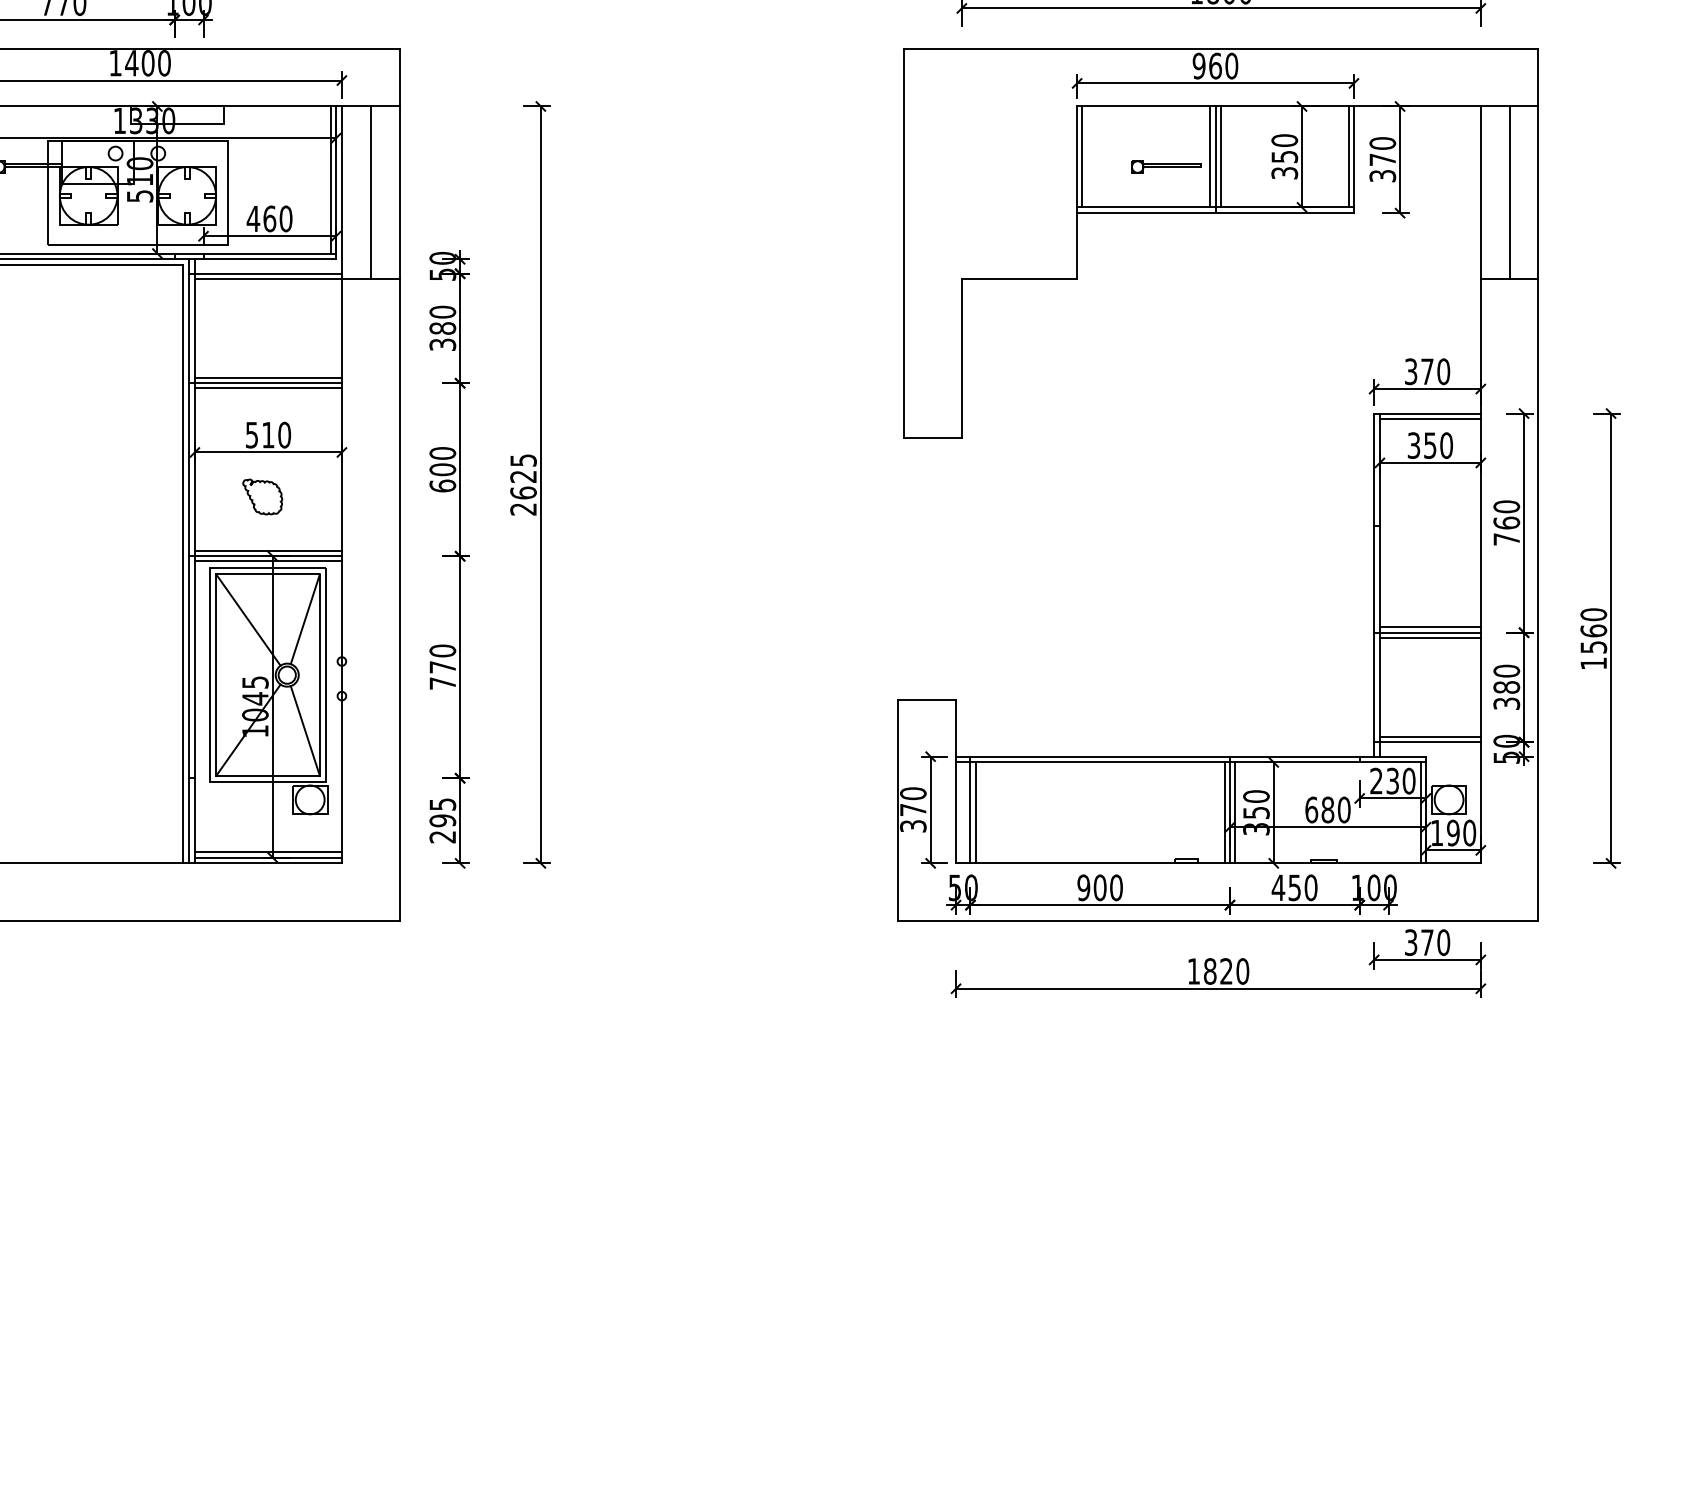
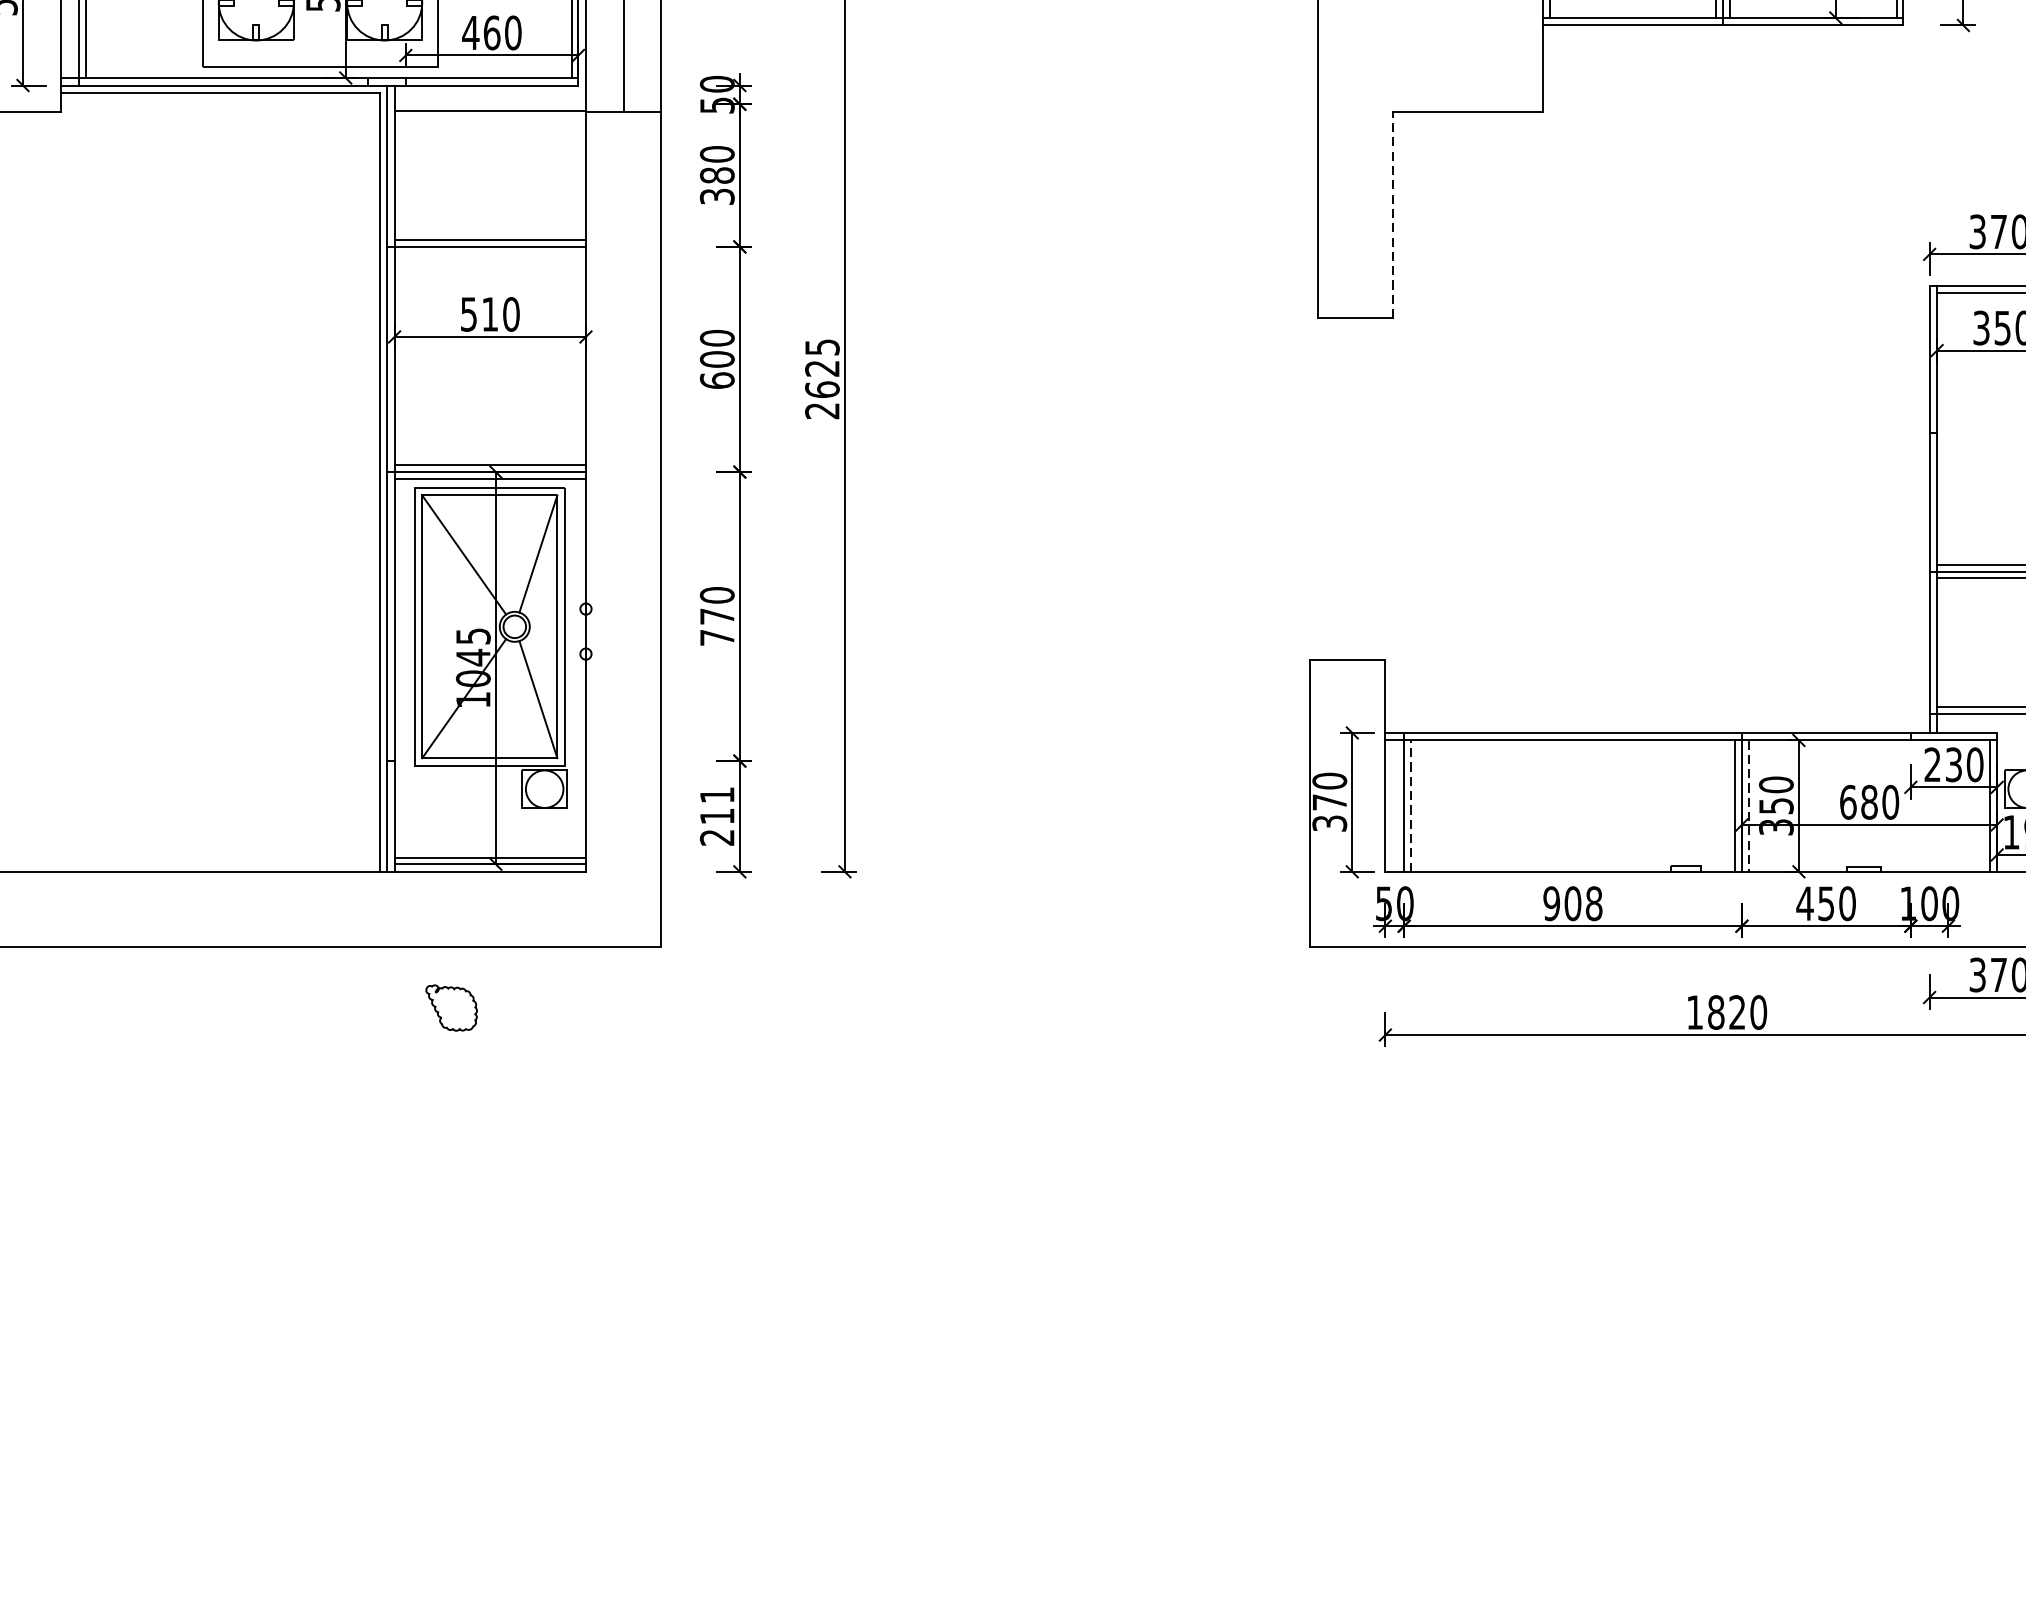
line: (265, 273) -> (486, 103), removed
line: (961, 358) -> (1392, 214), solid -> dashed
line: (267, 388) -> (489, 253), removed
part: (262, 496) -> (451, 1007), moved
text: (442, 812) -> (716, 805), 295 -> 211
line: (975, 812) -> (1410, 805), solid -> dashed
line: (1235, 813) -> (1749, 806), solid -> dashed
text: (1116, 887) -> (1594, 903), 900 -> 908

